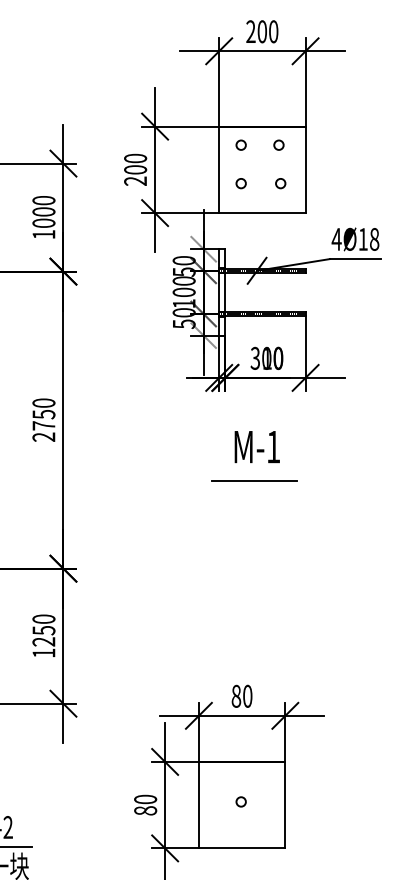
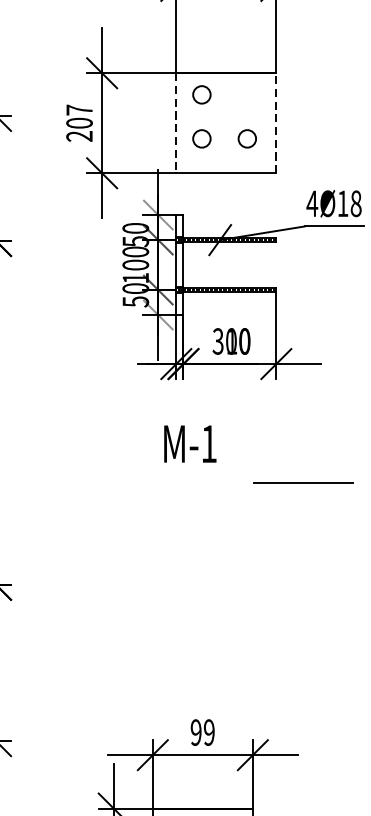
circle: (240, 144) -> (200, 93), size x1.6
circle: (278, 144) -> (244, 93), removed
text: (135, 158) -> (79, 110), 200 -> 207
line: (305, 169) -> (276, 122), solid -> dashed
line: (219, 170) -> (176, 123), solid -> dashed
circle: (240, 183) -> (200, 139), size x1.6
circle: (280, 183) -> (247, 139), size x1.6
text: (256, 447) -> (189, 444), moved
line: (254, 480) -> (303, 482), moved
text: (241, 695) -> (202, 731), 80 -> 99

